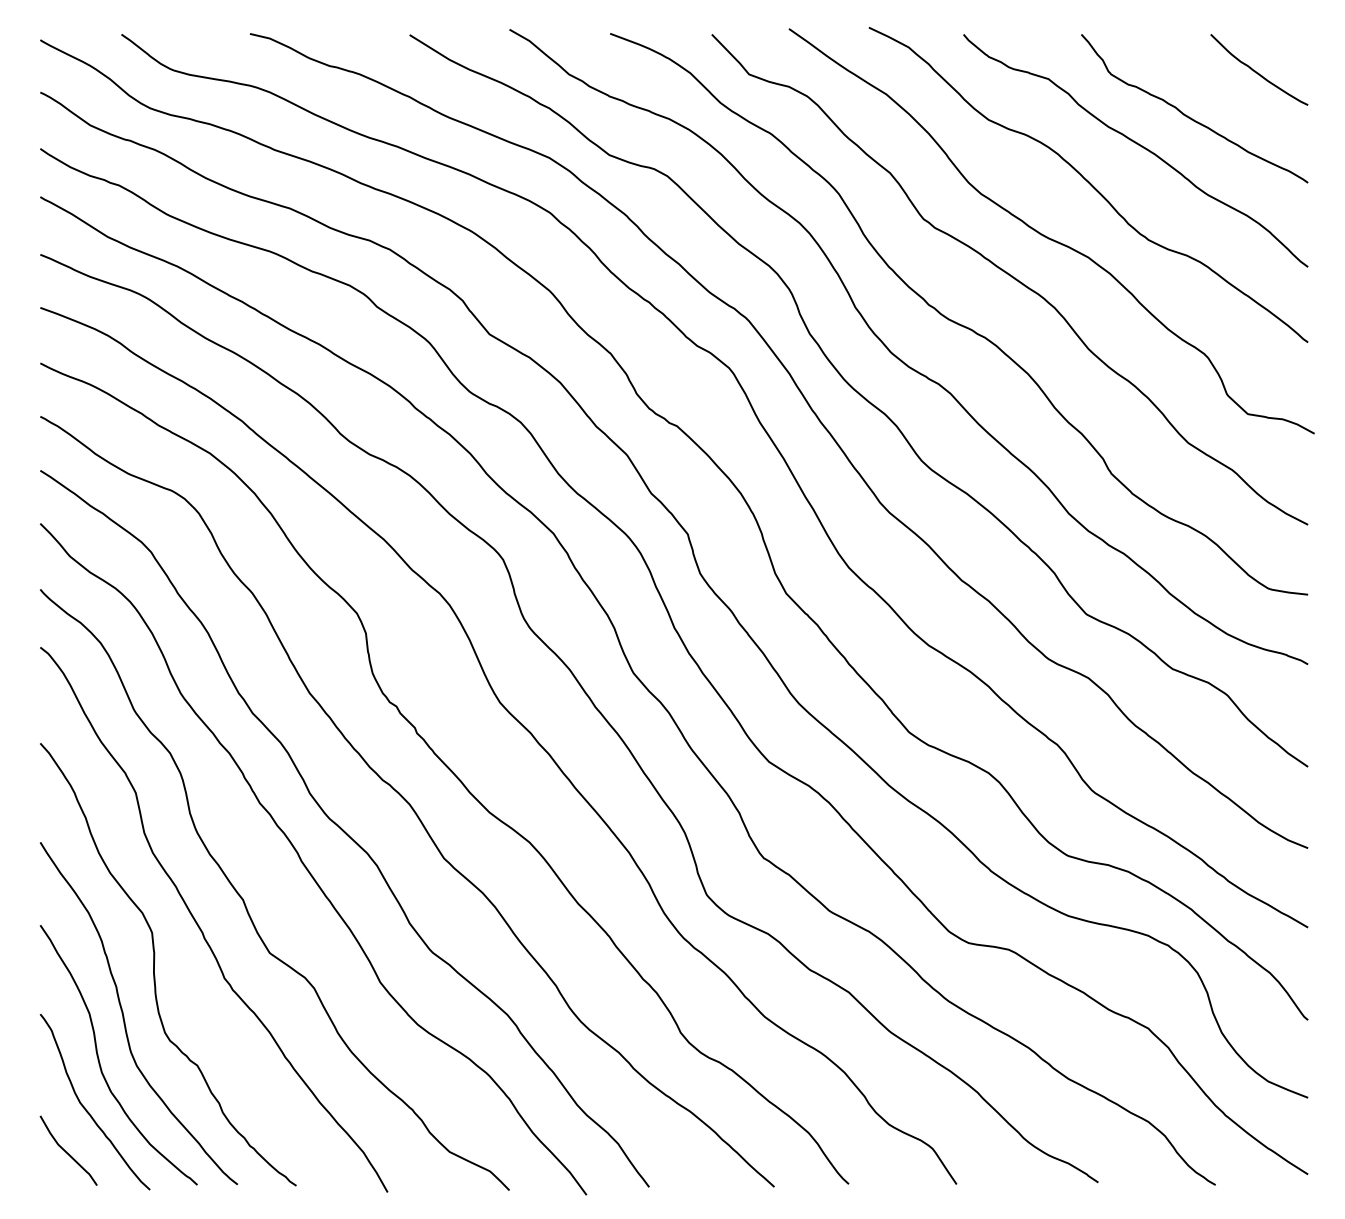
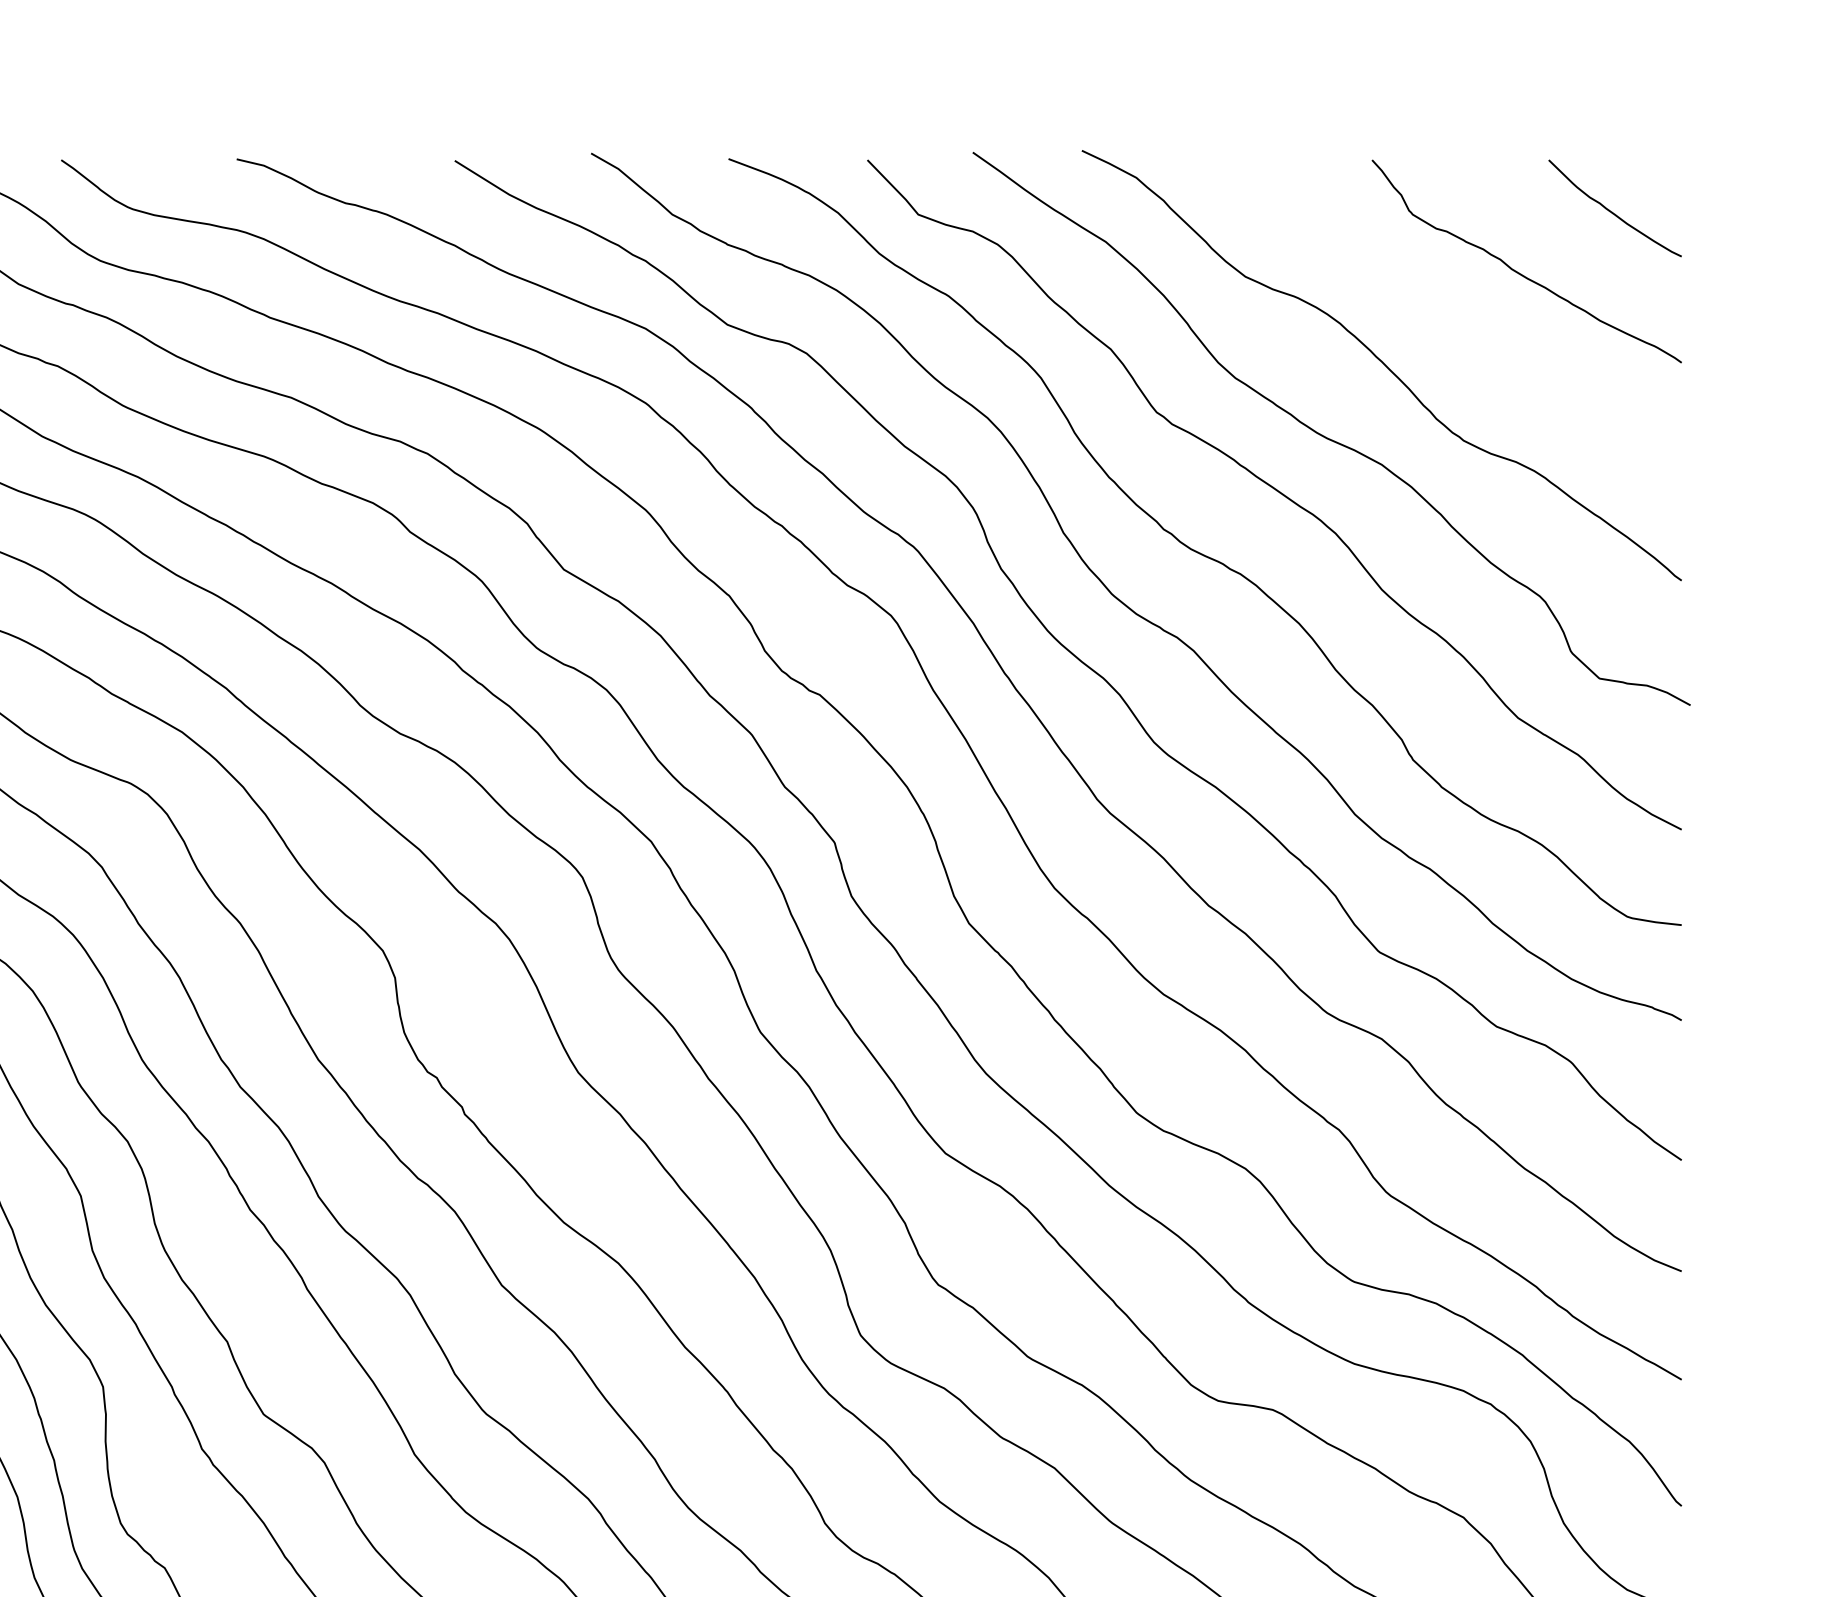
curve: (1138, 145) -> (1450, 311), removed

